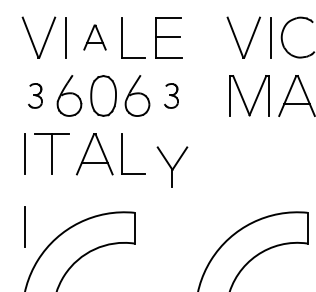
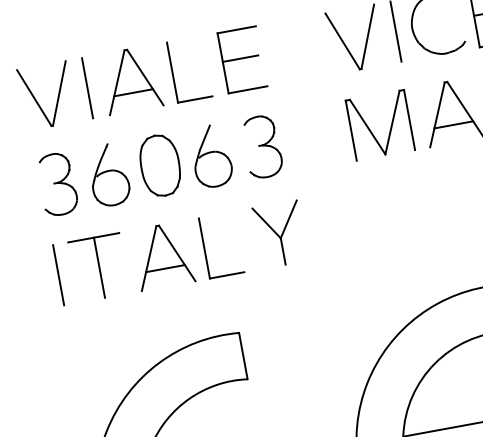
part: (94, 37) -> (130, 80), size x1.67
part: (35, 95) -> (57, 183), size x1.67
part: (171, 95) -> (262, 146), size x1.67
part: (172, 166) -> (279, 233), moved
line: (24, 226) -> (77, 383), removed

